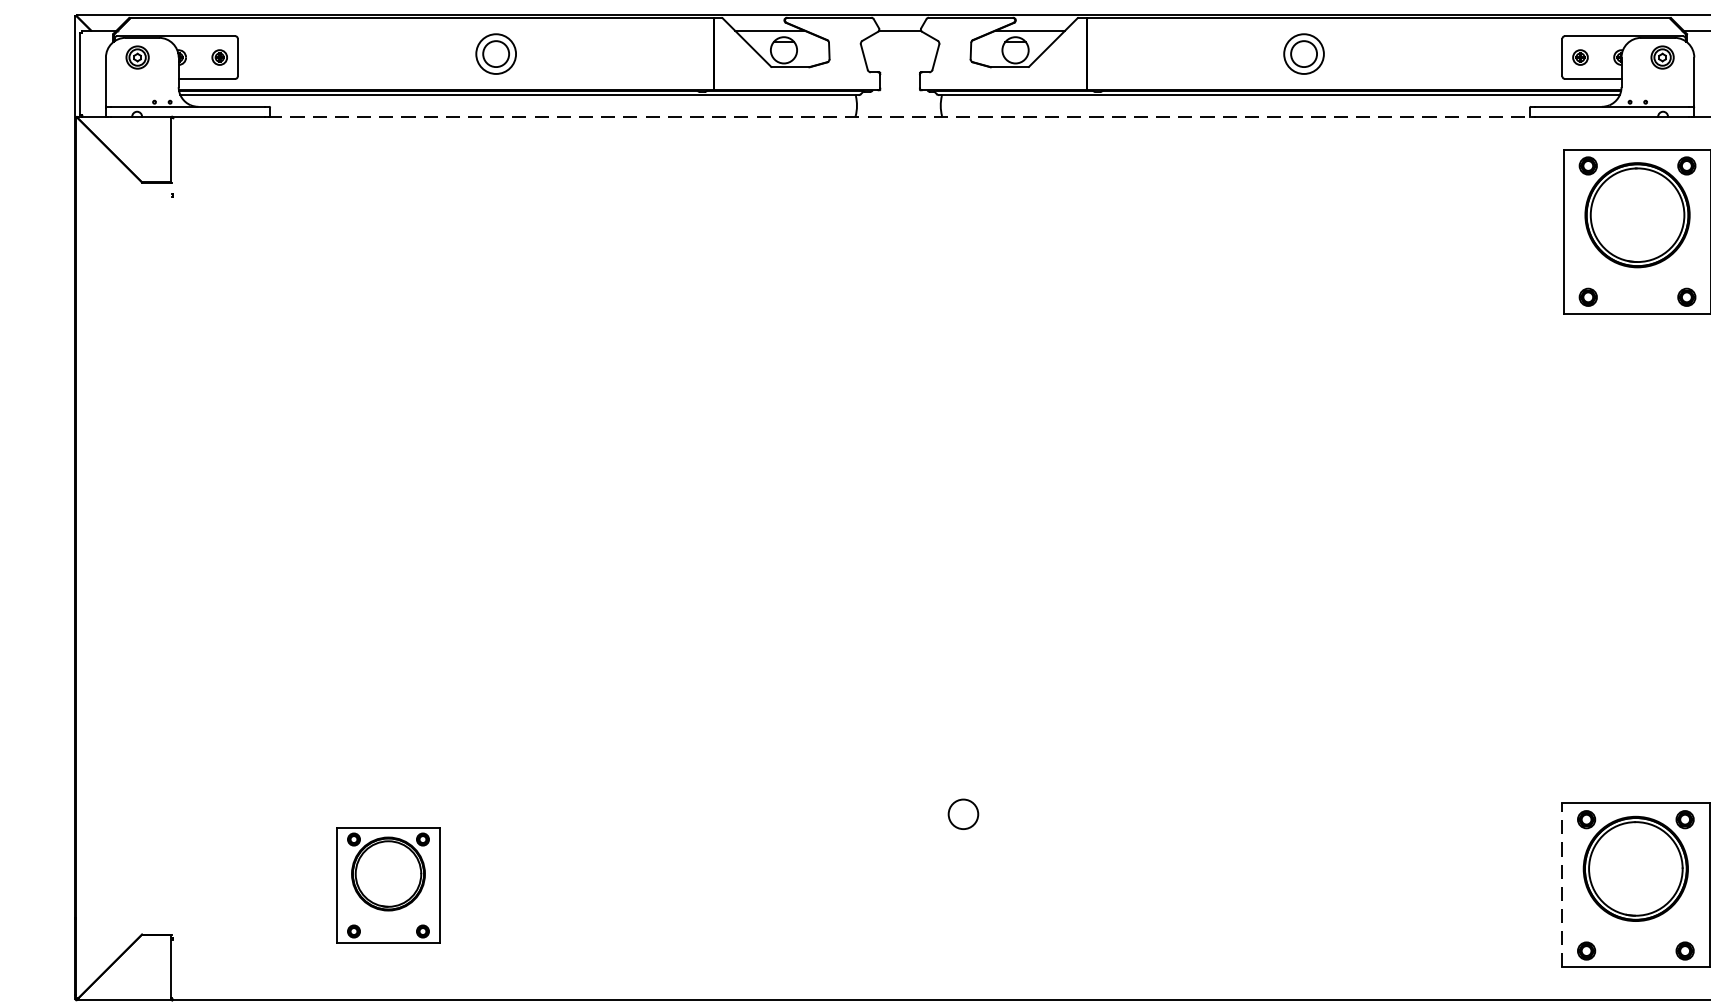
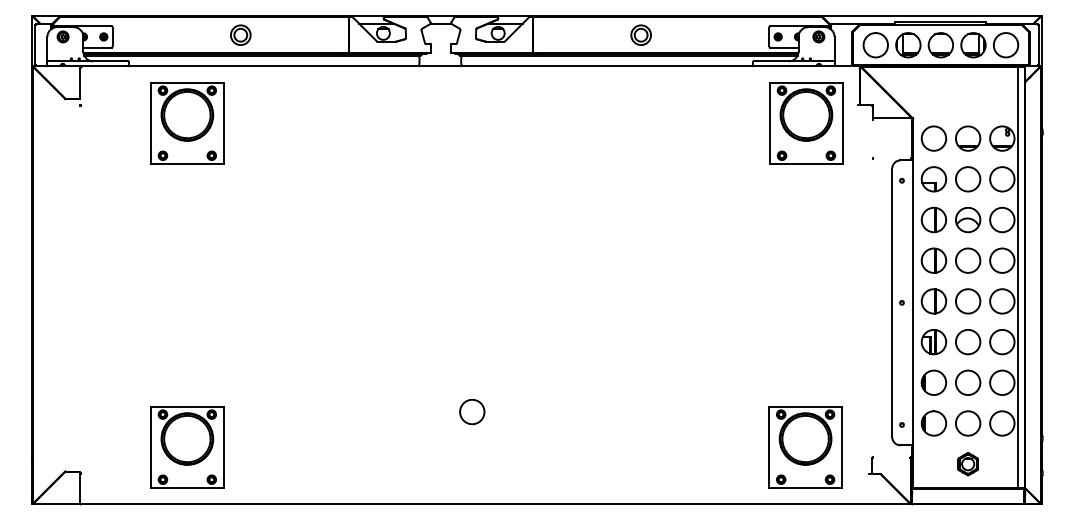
line: (901, 117) -> (441, 66), dashed -> solid
part: (388, 232) -> (187, 123), added
circle: (963, 813) -> (472, 411), size x1.67
part: (388, 885) -> (187, 447), size x1.43
line: (1560, 885) -> (768, 447), dashed -> solid

